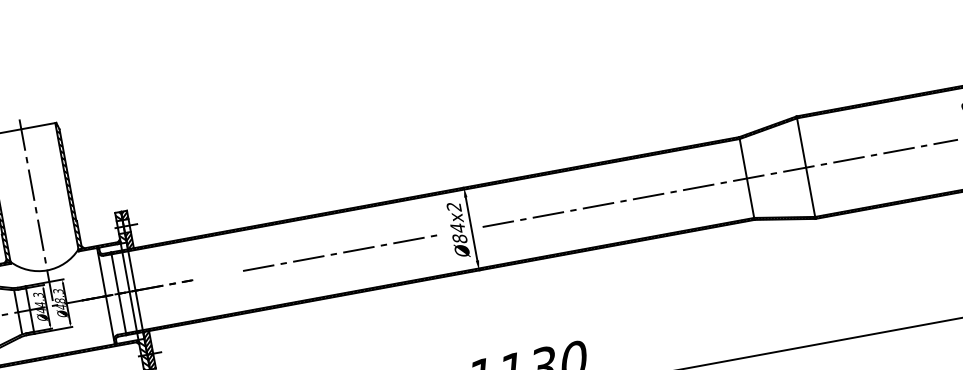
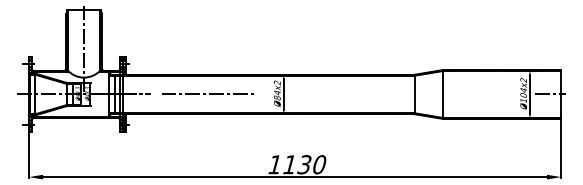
line: (718, 183) -> (401, 94), removed
line: (334, 252) -> (205, 93), moved

